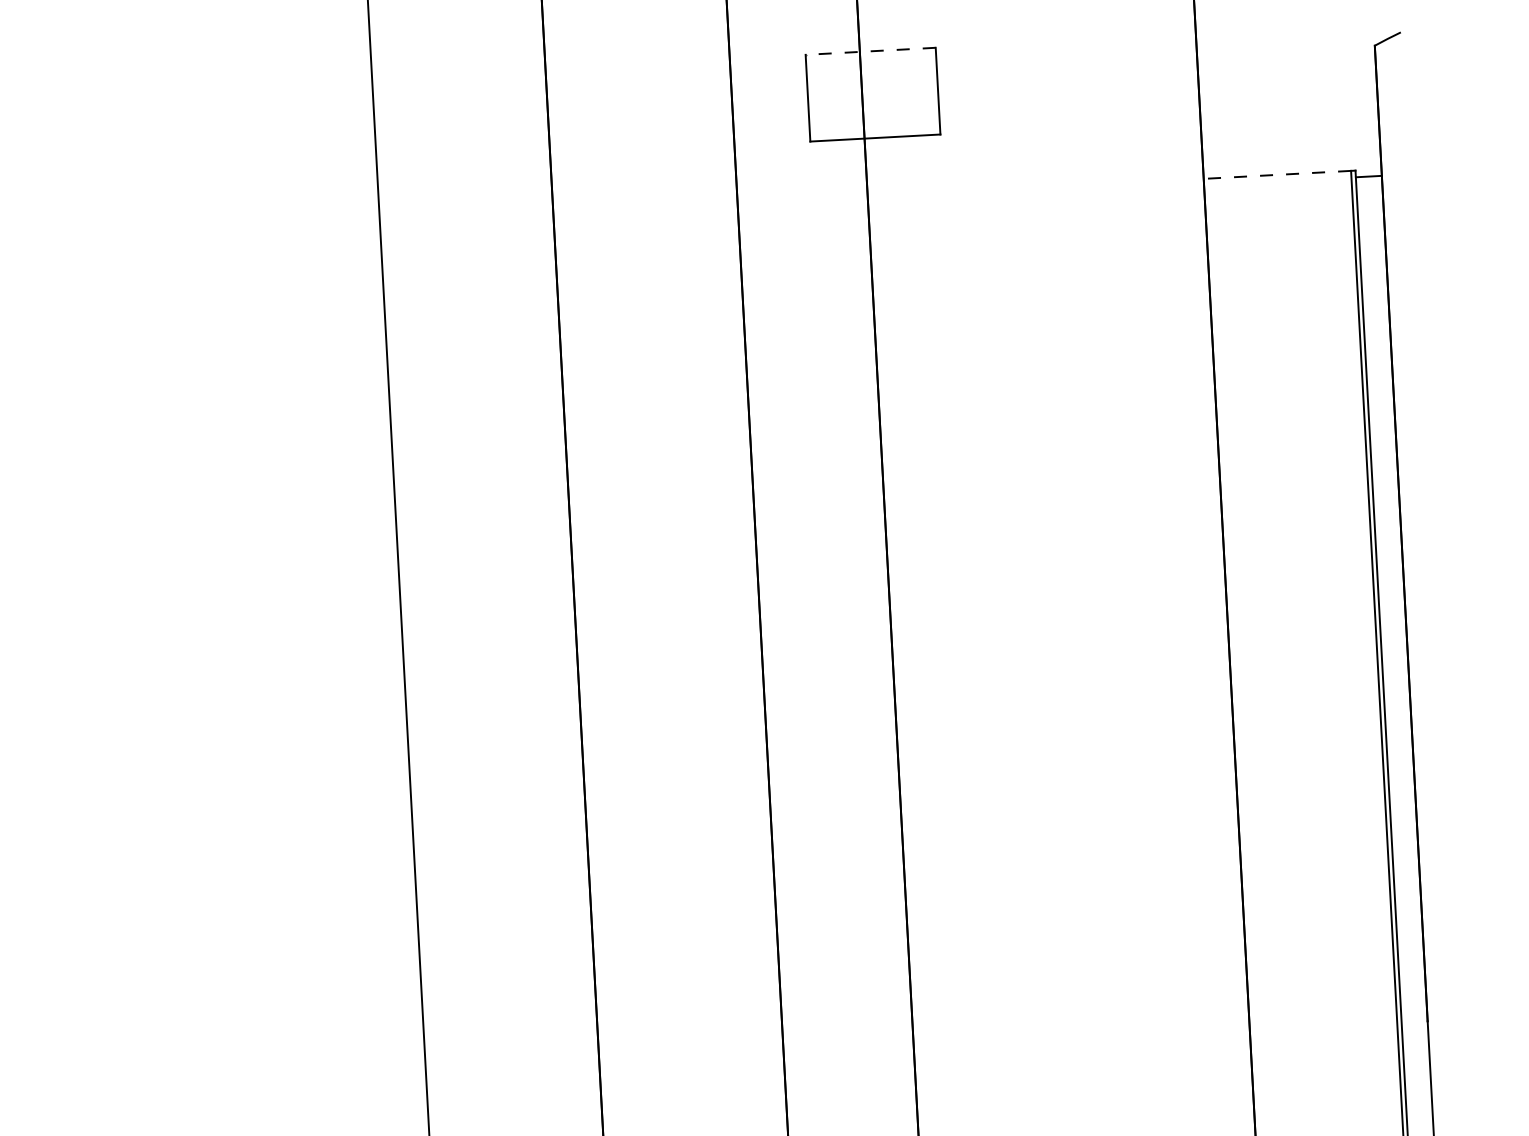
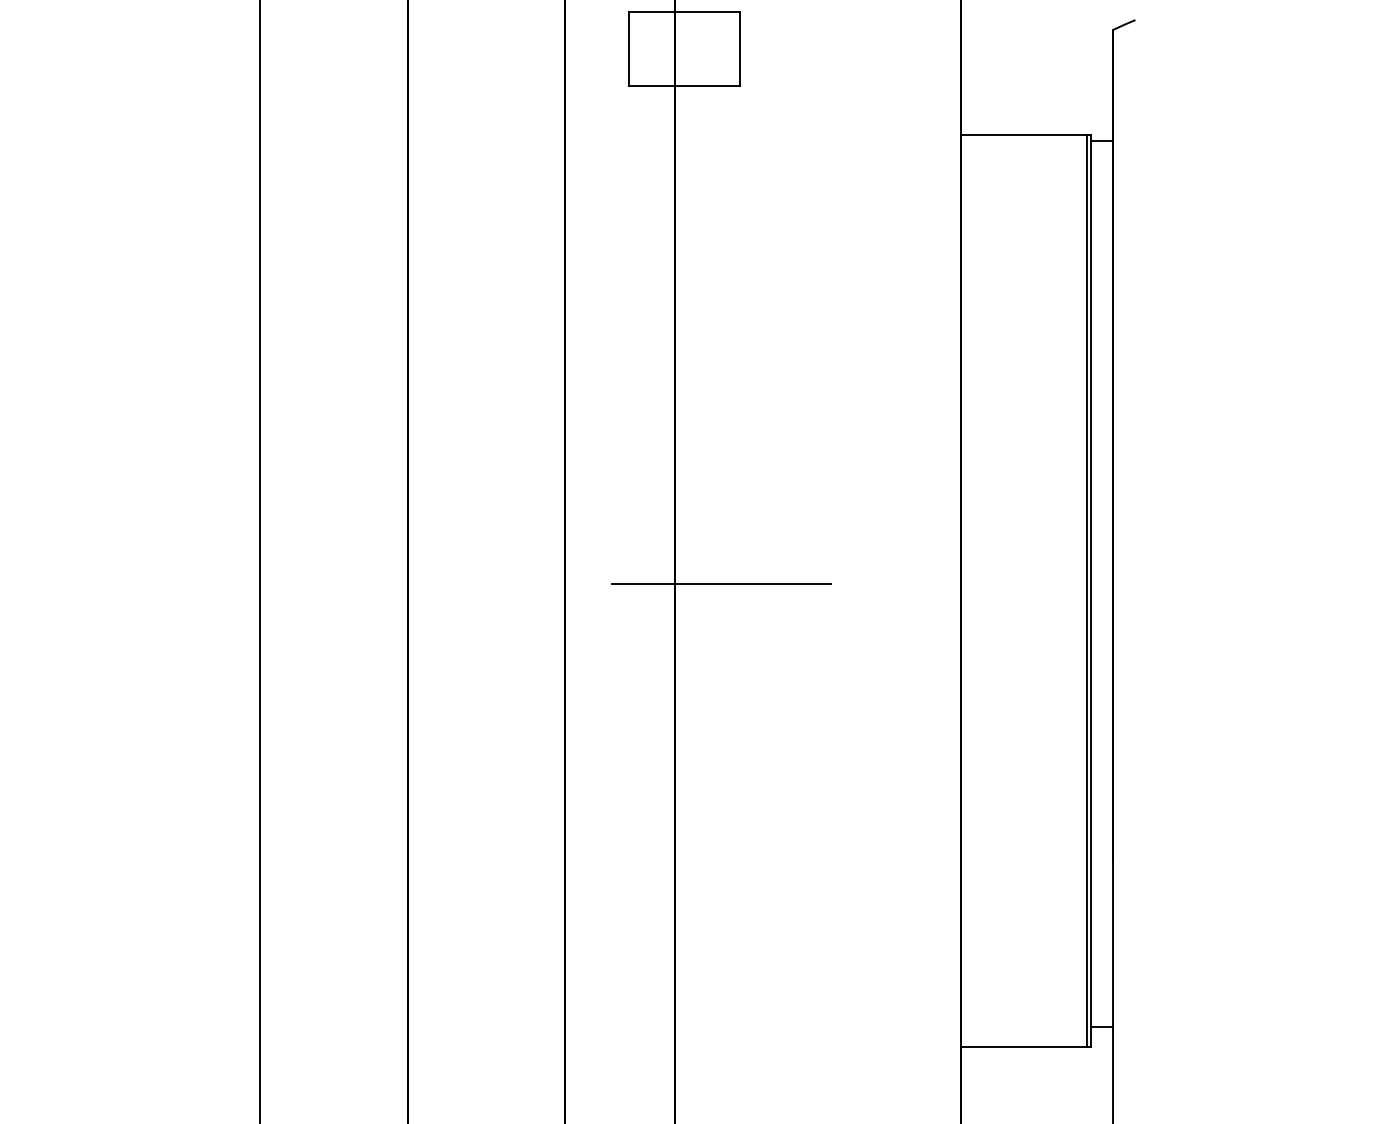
line: (870, 51) -> (684, 11), dashed -> solid
line: (1277, 175) -> (1024, 135), dashed -> solid
line: (950, 720) -> (721, 583), added

